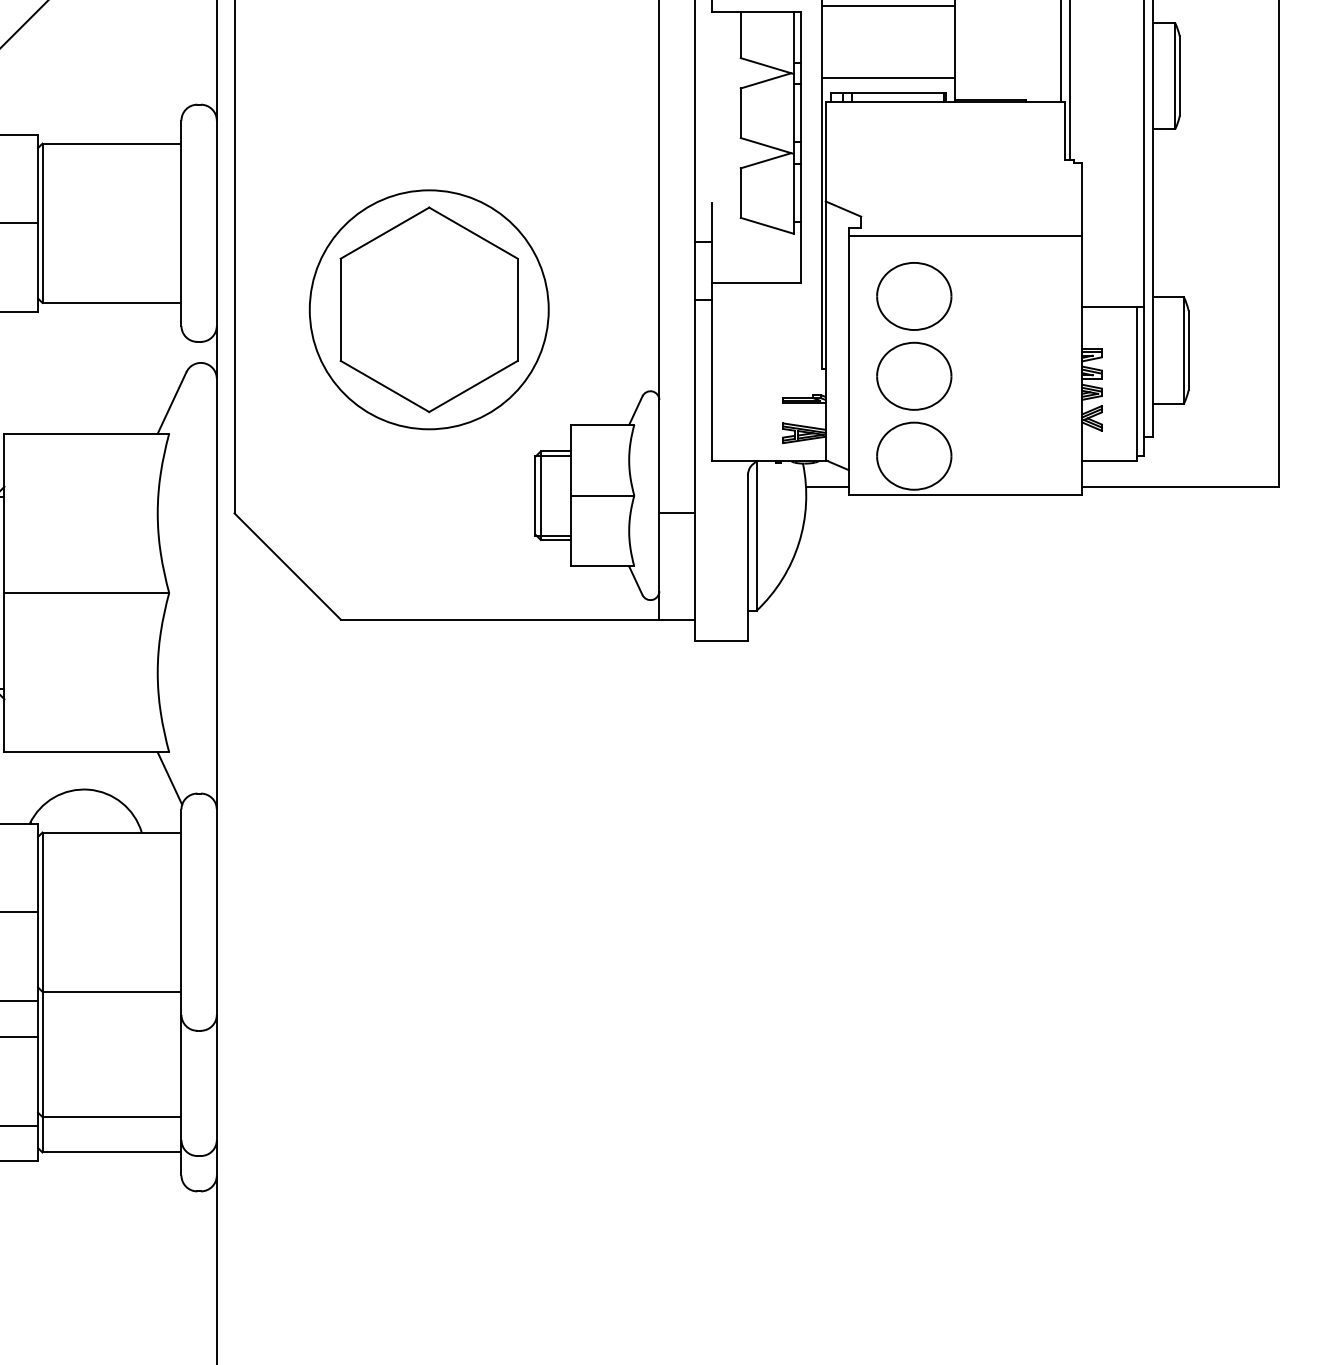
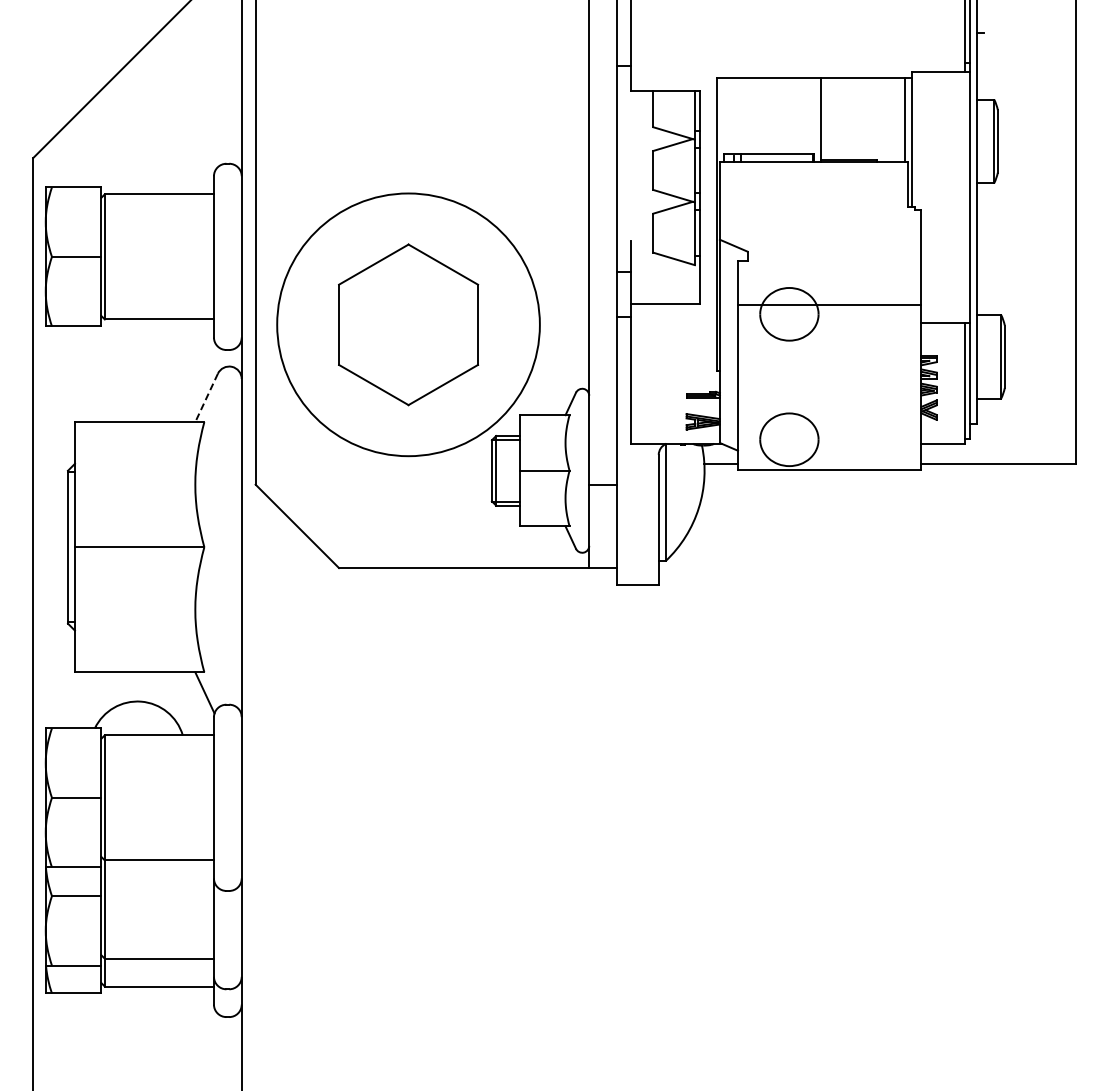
line: (888, 6) -> (769, 86), removed
line: (888, 78) -> (769, 143), removed
line: (965, 235) -> (829, 304), moved
circle: (429, 309) -> (408, 324), size x1.4
part: (914, 375) -> (789, 376), removed
line: (171, 402) -> (206, 397), solid -> dashed

